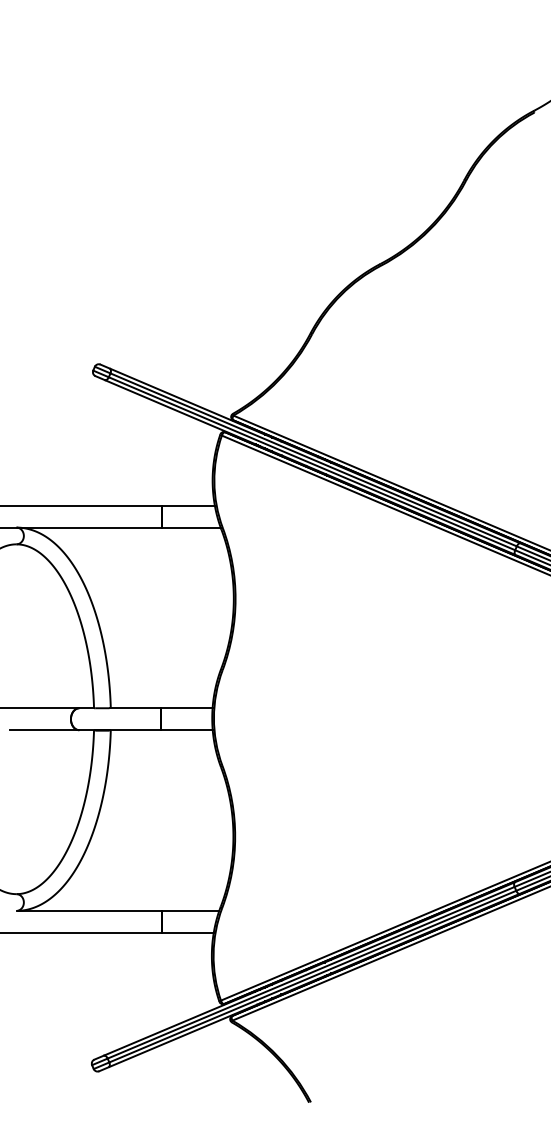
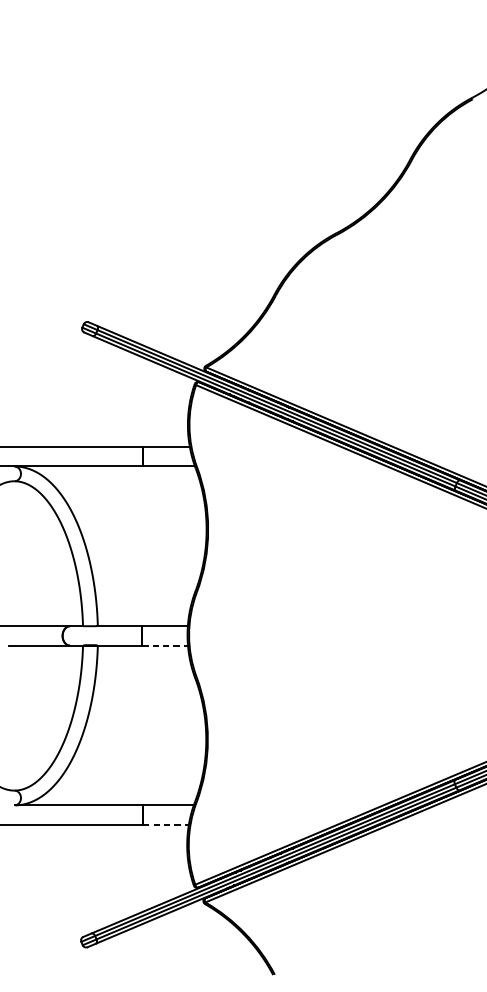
line: (186, 730) -> (164, 645), solid -> dashed
line: (187, 932) -> (165, 824), solid -> dashed

